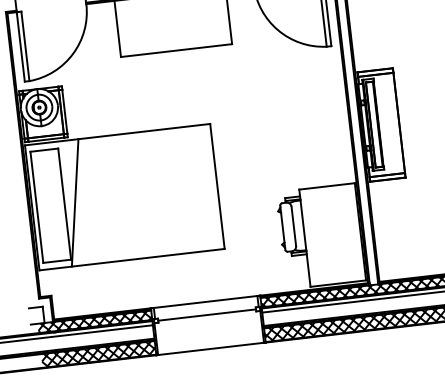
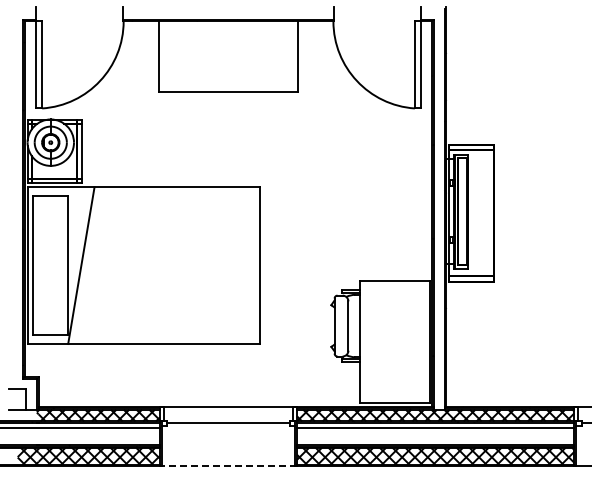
hatch: (45, 327) -> (26, 415), removed
line: (211, 348) -> (228, 465), solid -> dashed

